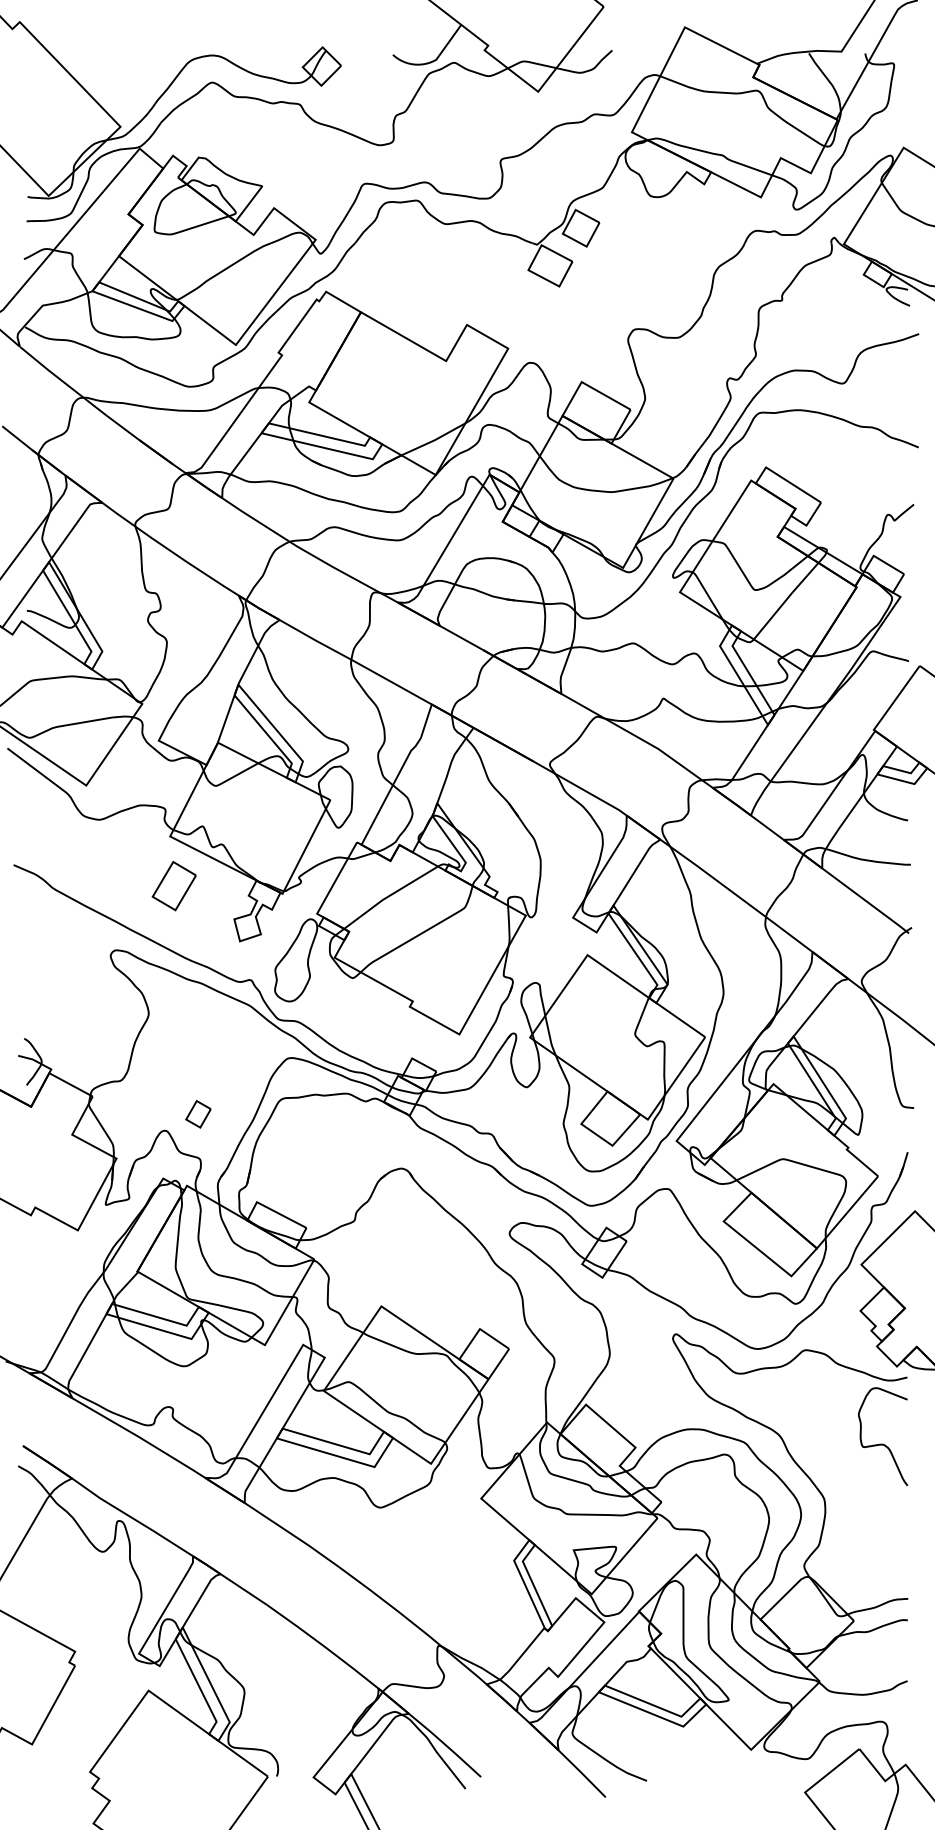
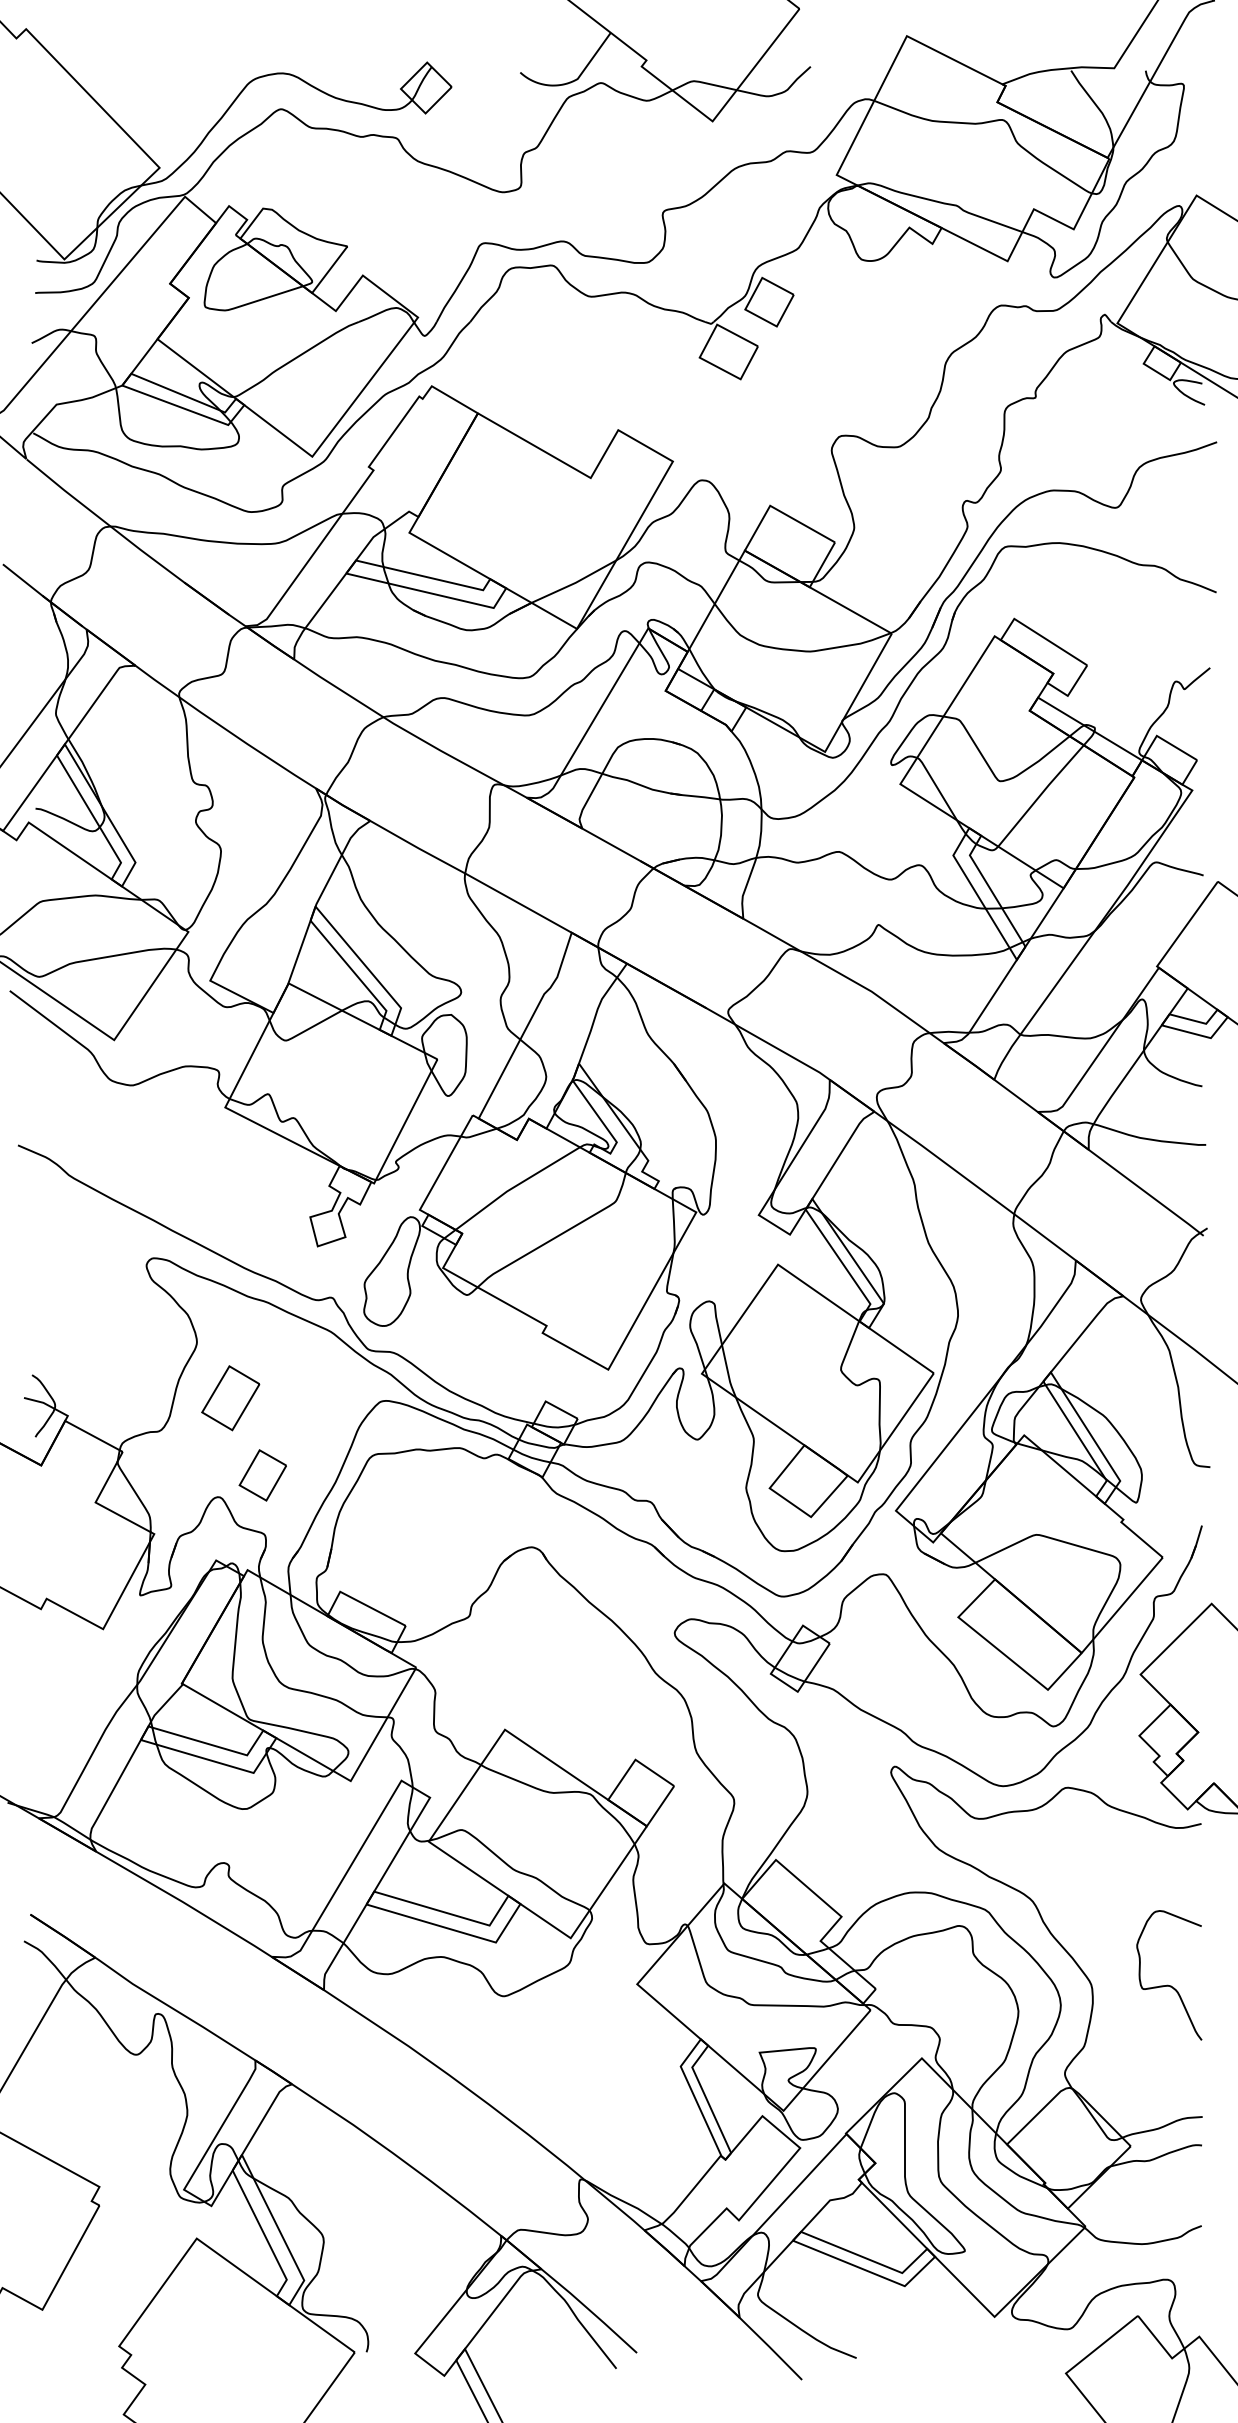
part: (174, 886) -> (230, 1398), moved
part: (198, 1114) -> (262, 1475), size x1.43
curve: (881, 1443) -> (1167, 1984), moved

